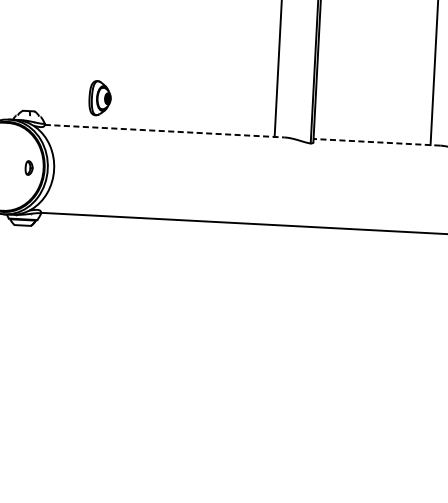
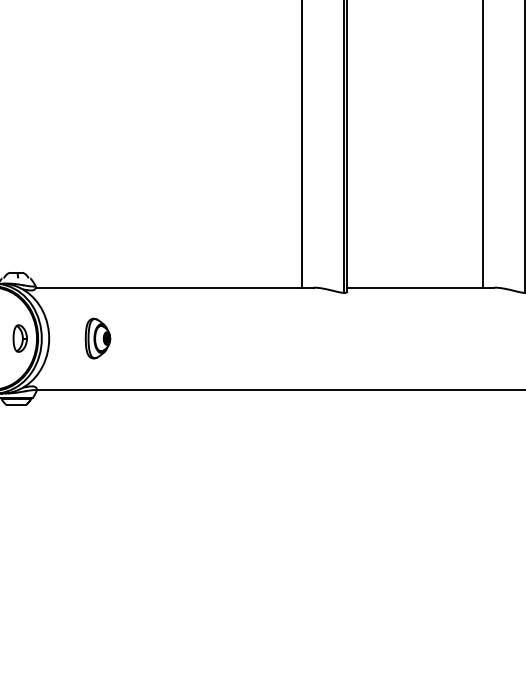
part: (99, 98) -> (97, 338), moved
line: (164, 131) -> (174, 287), dashed -> solid
line: (376, 142) -> (420, 287), dashed -> solid
part: (28, 168) -> (19, 338), size x1.67

